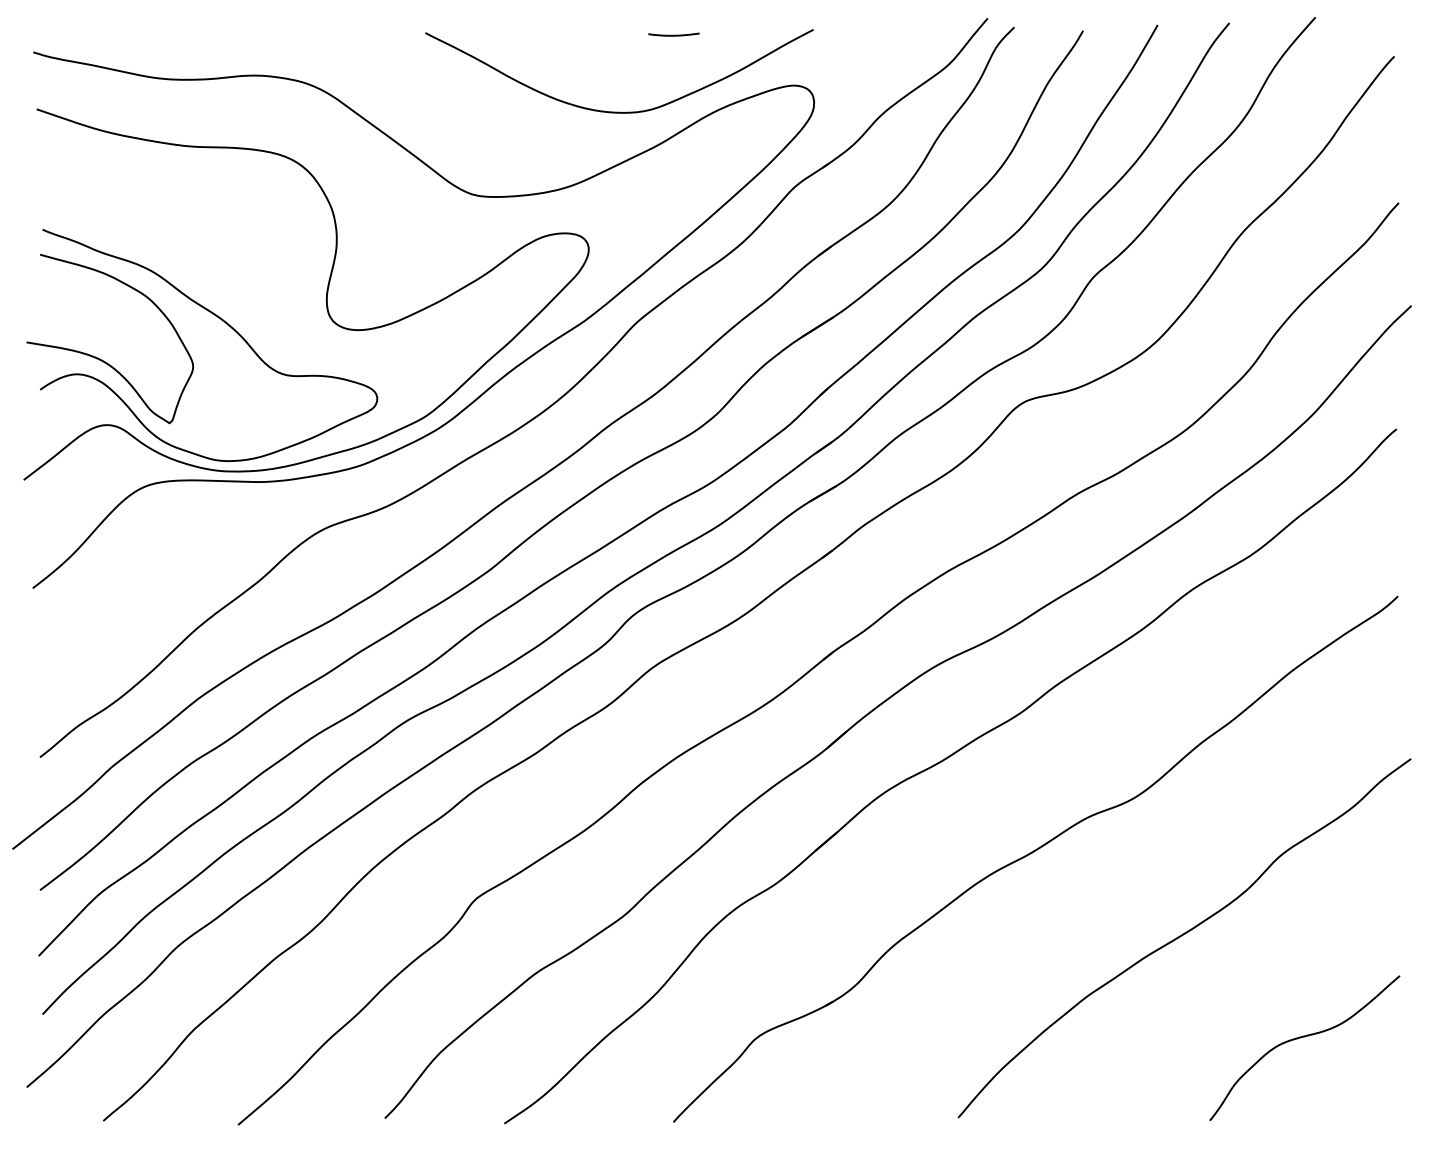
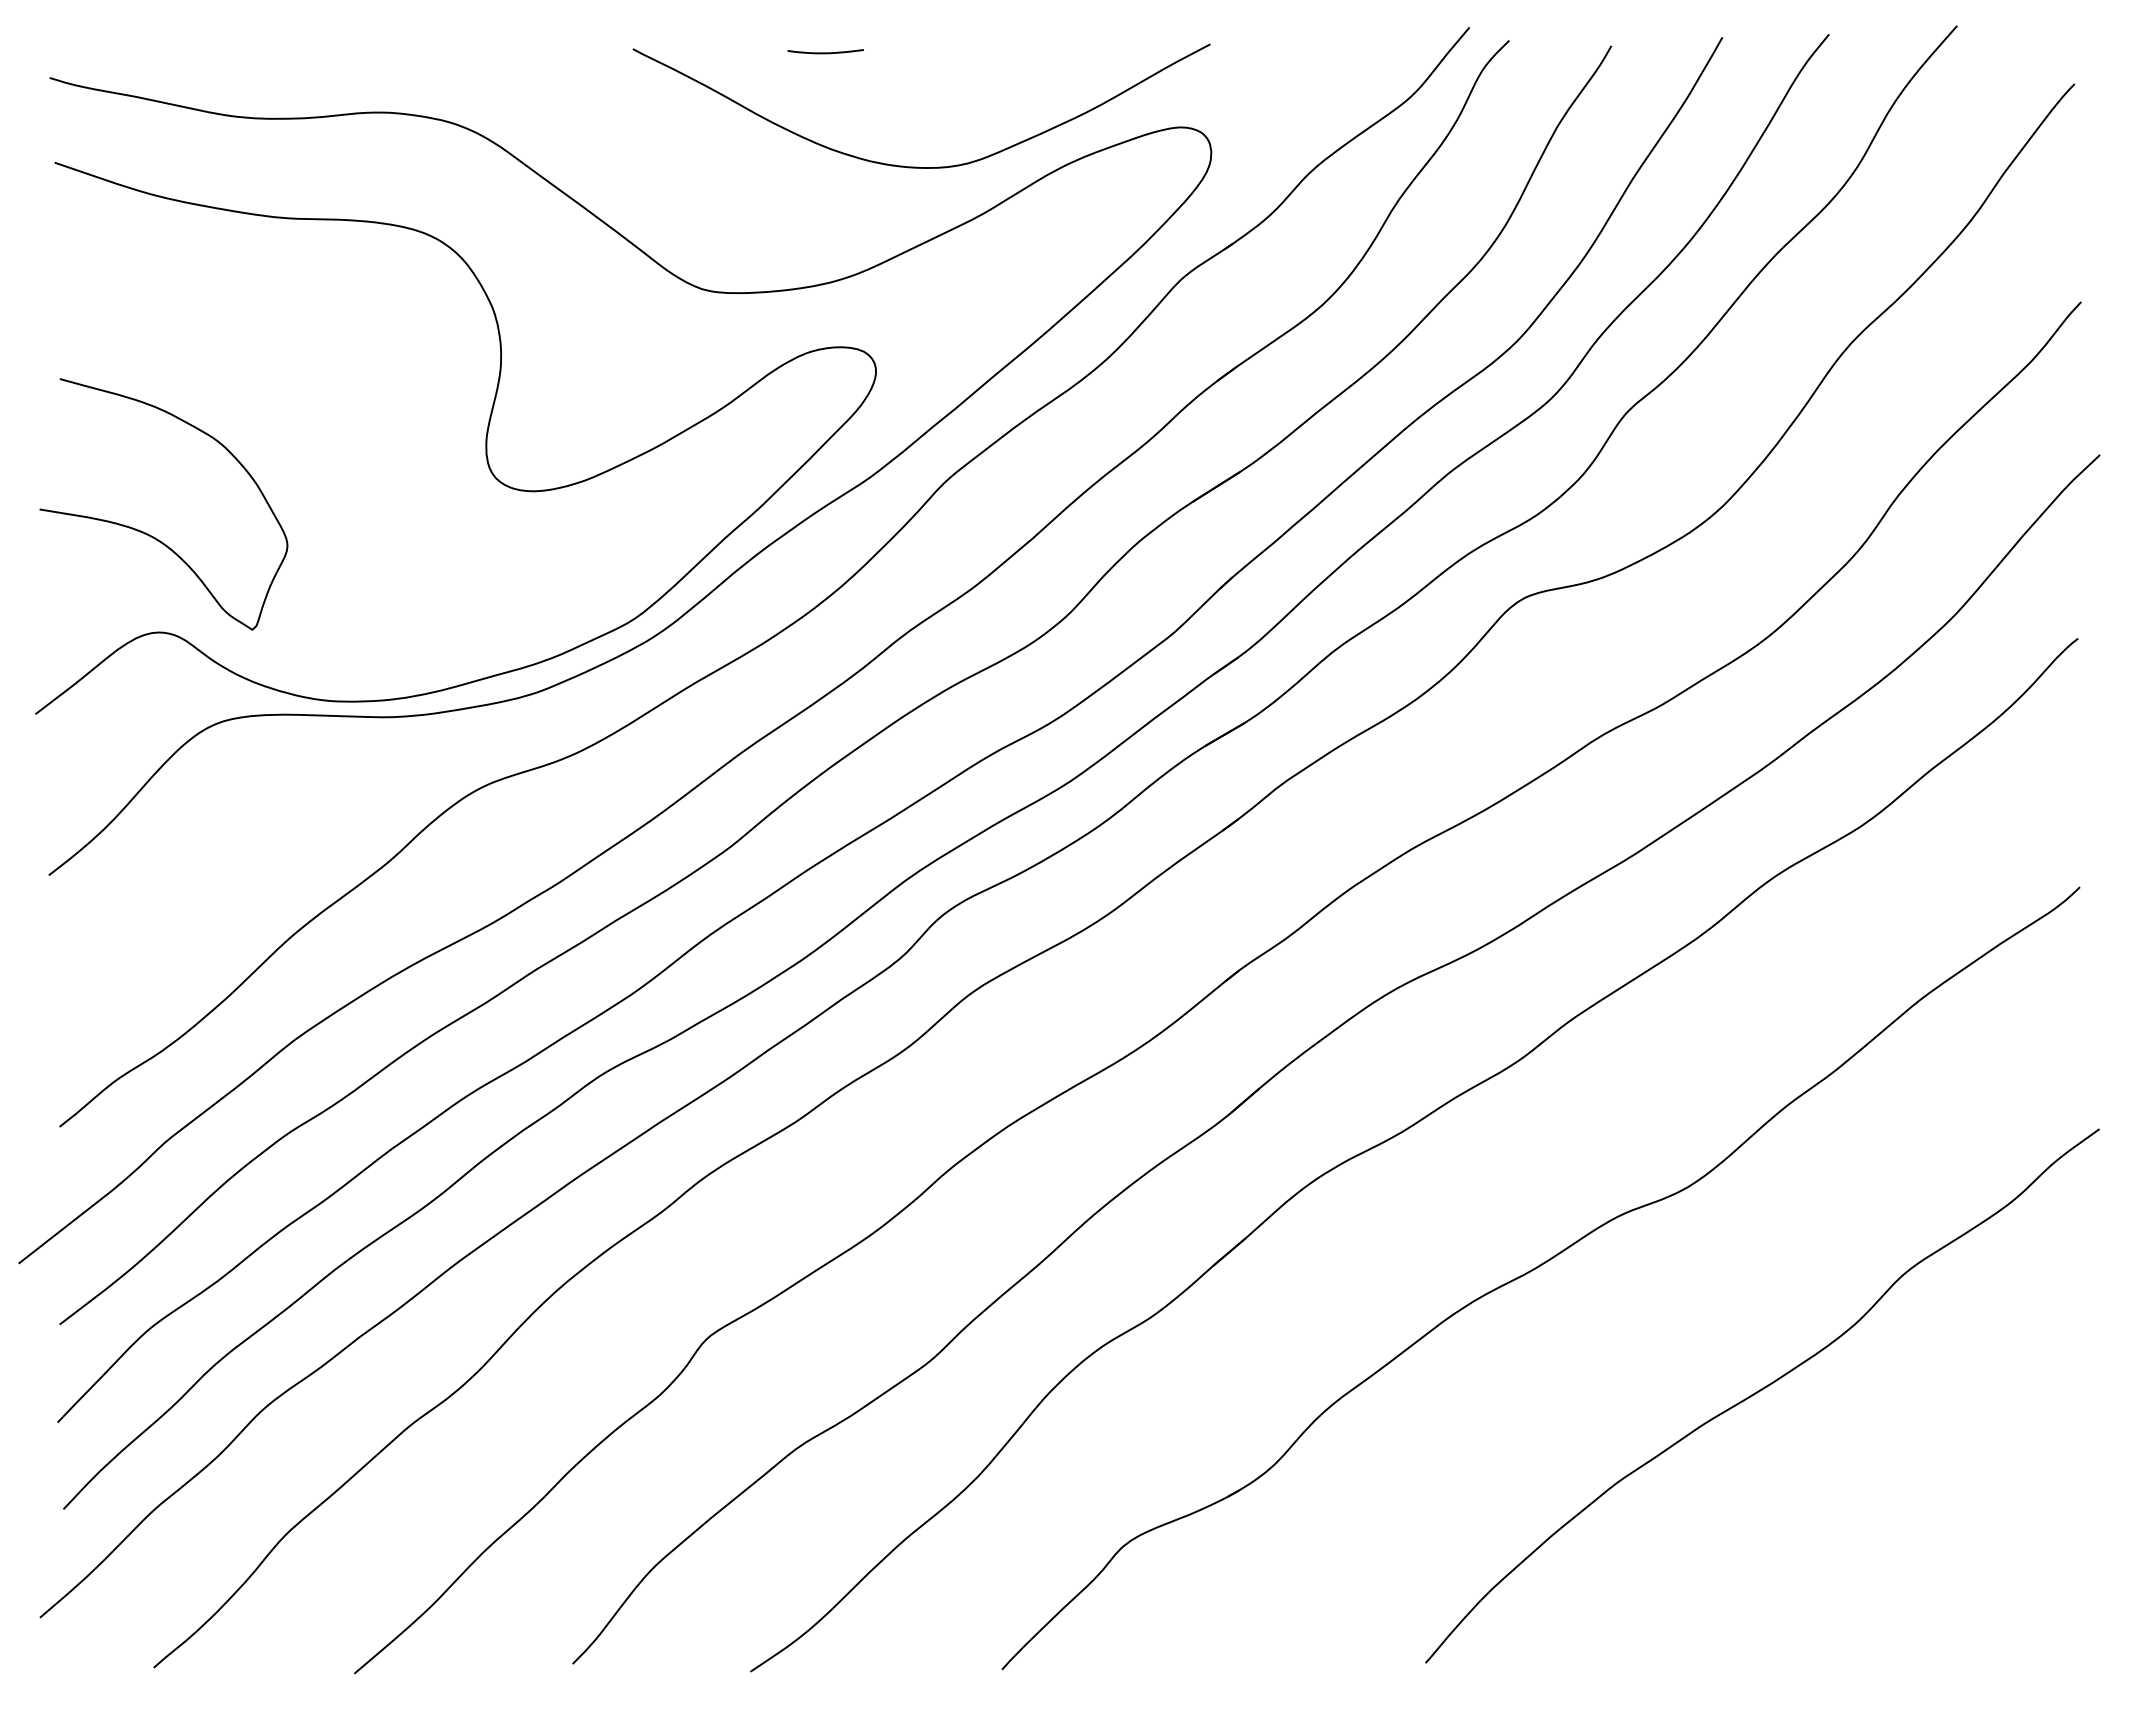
curve: (673, 34) -> (825, 51), moved
curve: (227, 325) -> (338, 484), removed
curve: (1301, 1038) -> (1936, 1545), removed

